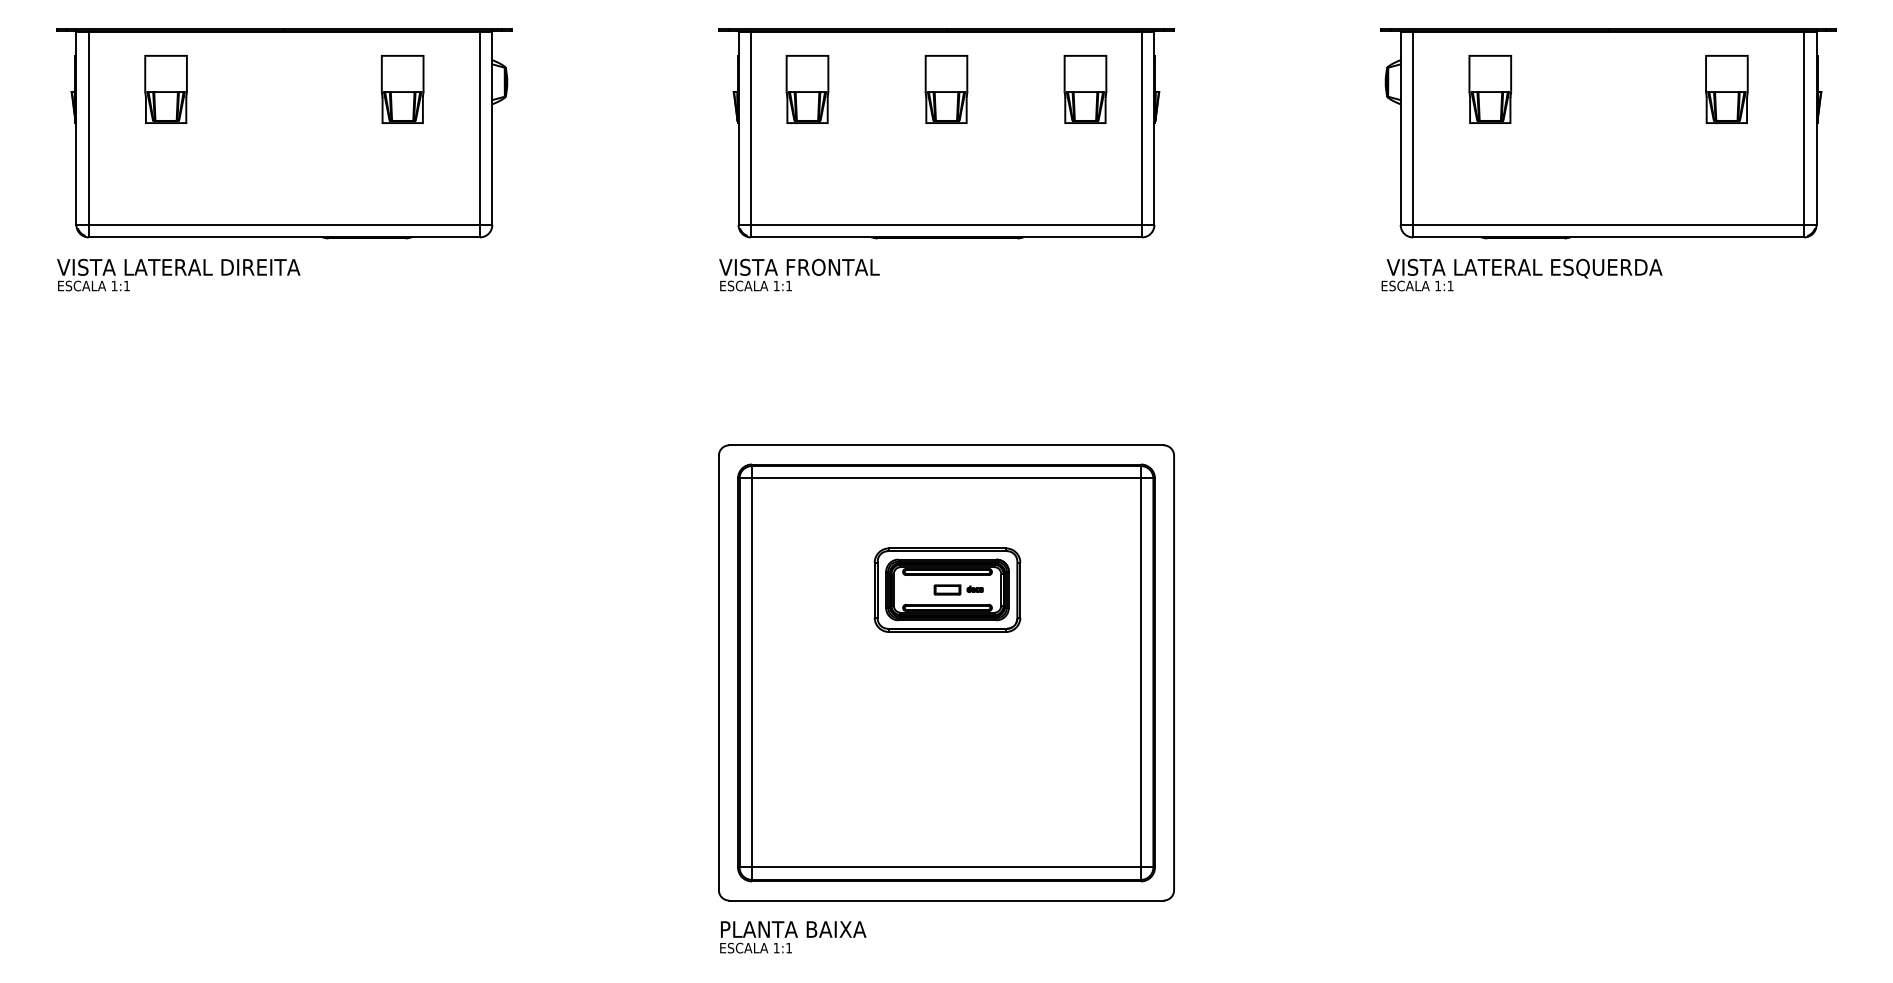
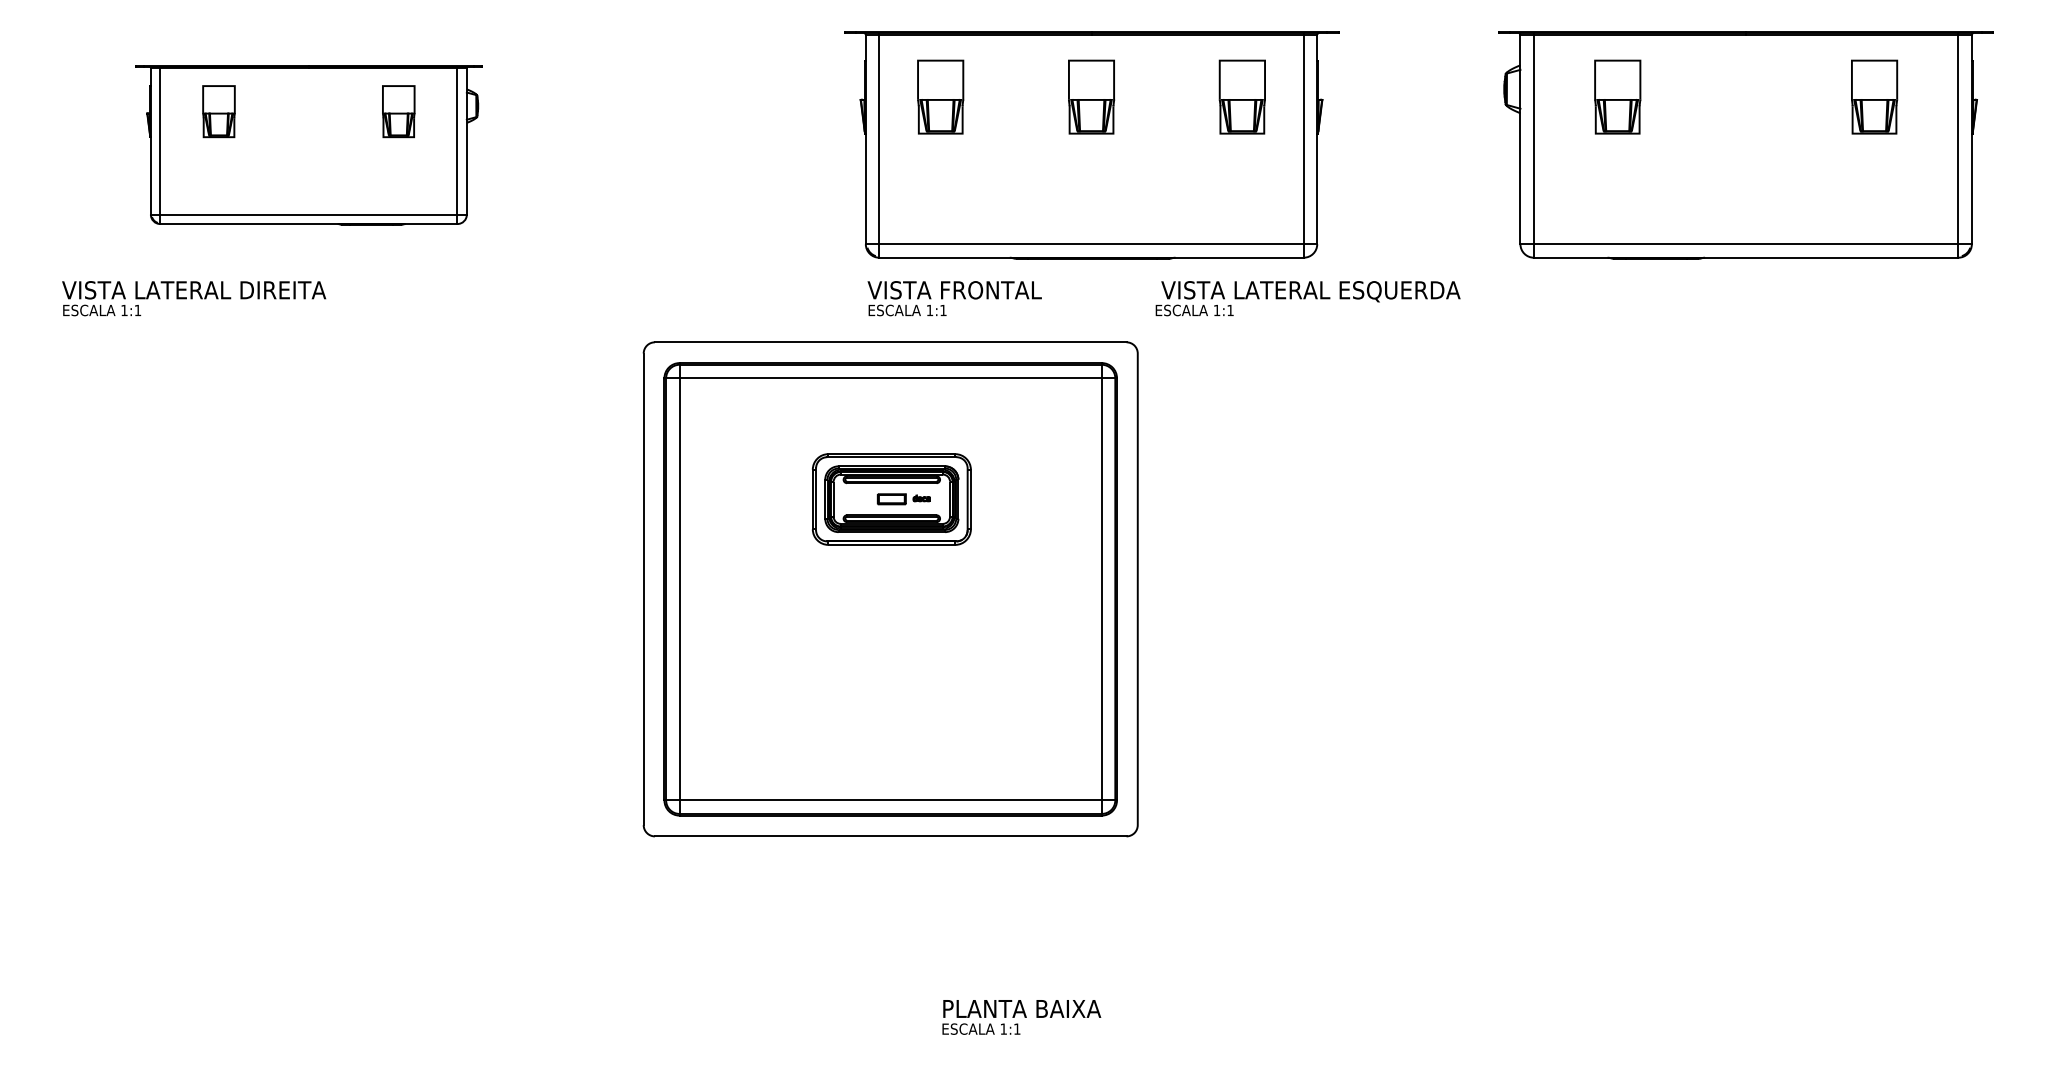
part: (284, 133) -> (308, 144), size x0.7
part: (946, 133) -> (1091, 144), moved
text: (799, 274) -> (954, 297), moved
text: (1521, 274) -> (1307, 297), moved
part: (946, 672) -> (890, 588), moved
text: (793, 937) -> (1022, 1017), moved

